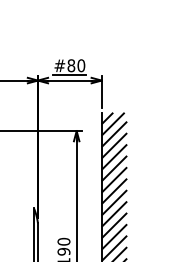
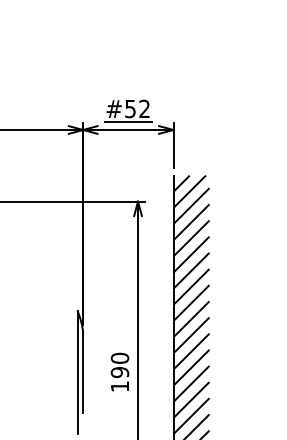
text: (76, 65) -> (137, 108), #80 -> #52

